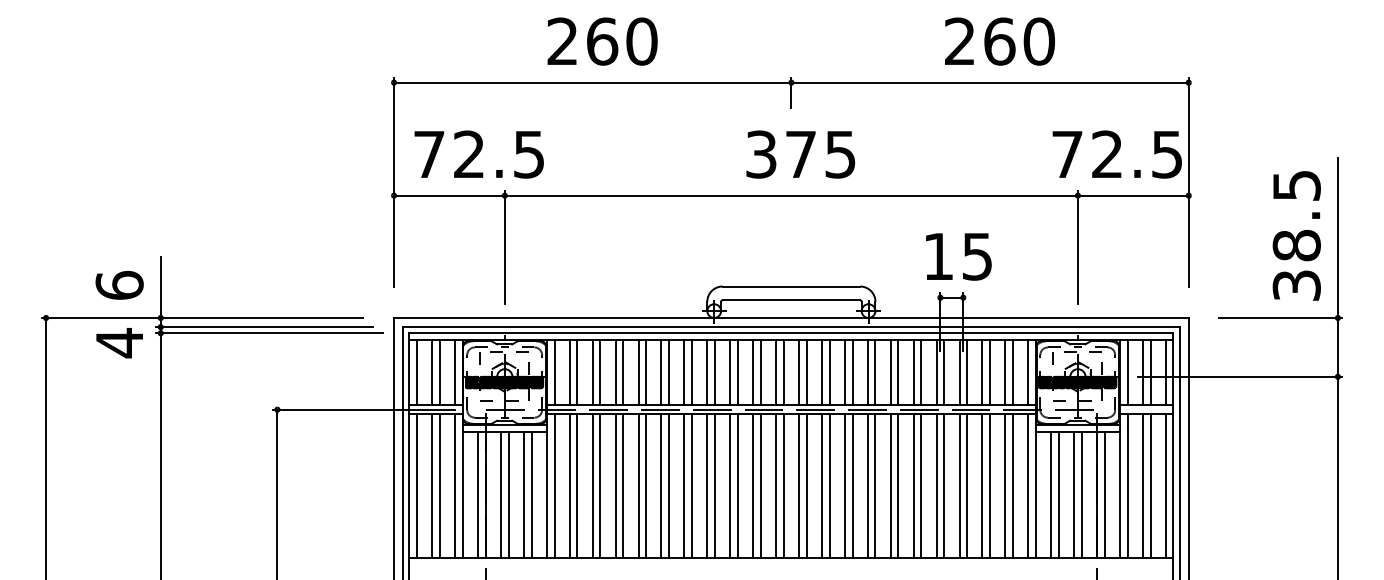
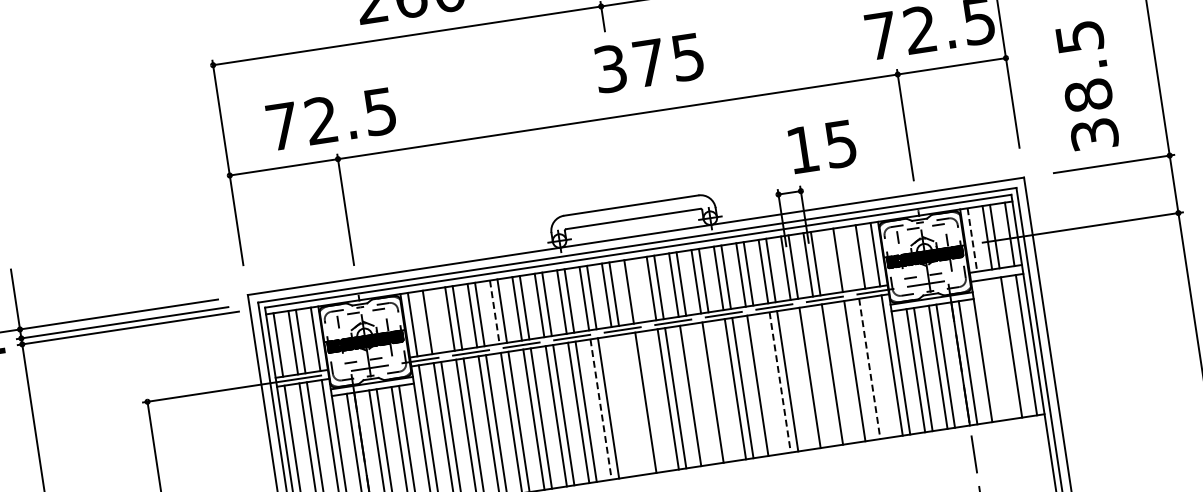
text: (478, 154) -> (330, 119), moved
text: (800, 154) -> (648, 63), moved
text: (1296, 235) -> (1086, 85), moved
text: (958, 256) -> (822, 146), moved
line: (577, 372) -> (435, 321), removed
line: (783, 372) -> (636, 290), removed
line: (982, 372) -> (830, 261), removed
line: (1005, 372) -> (853, 257), removed
line: (638, 373) -> (494, 313), solid -> dashed
line: (1127, 373) -> (972, 240), solid -> dashed
line: (753, 485) -> (623, 405), removed
line: (760, 485) -> (630, 404), removed
line: (783, 485) -> (653, 401), removed
line: (829, 485) -> (697, 394), removed
line: (852, 485) -> (720, 390), removed
line: (898, 485) -> (765, 384), removed
line: (936, 485) -> (802, 378), removed
line: (959, 485) -> (824, 375), removed
line: (982, 485) -> (847, 371), removed
line: (1012, 485) -> (876, 367), removed
line: (1127, 485) -> (988, 350), removed
line: (1142, 485) -> (1003, 348), removed
line: (730, 486) -> (601, 409), solid -> dashed
line: (913, 486) -> (780, 382), solid -> dashed
line: (1005, 486) -> (869, 369), solid -> dashed

